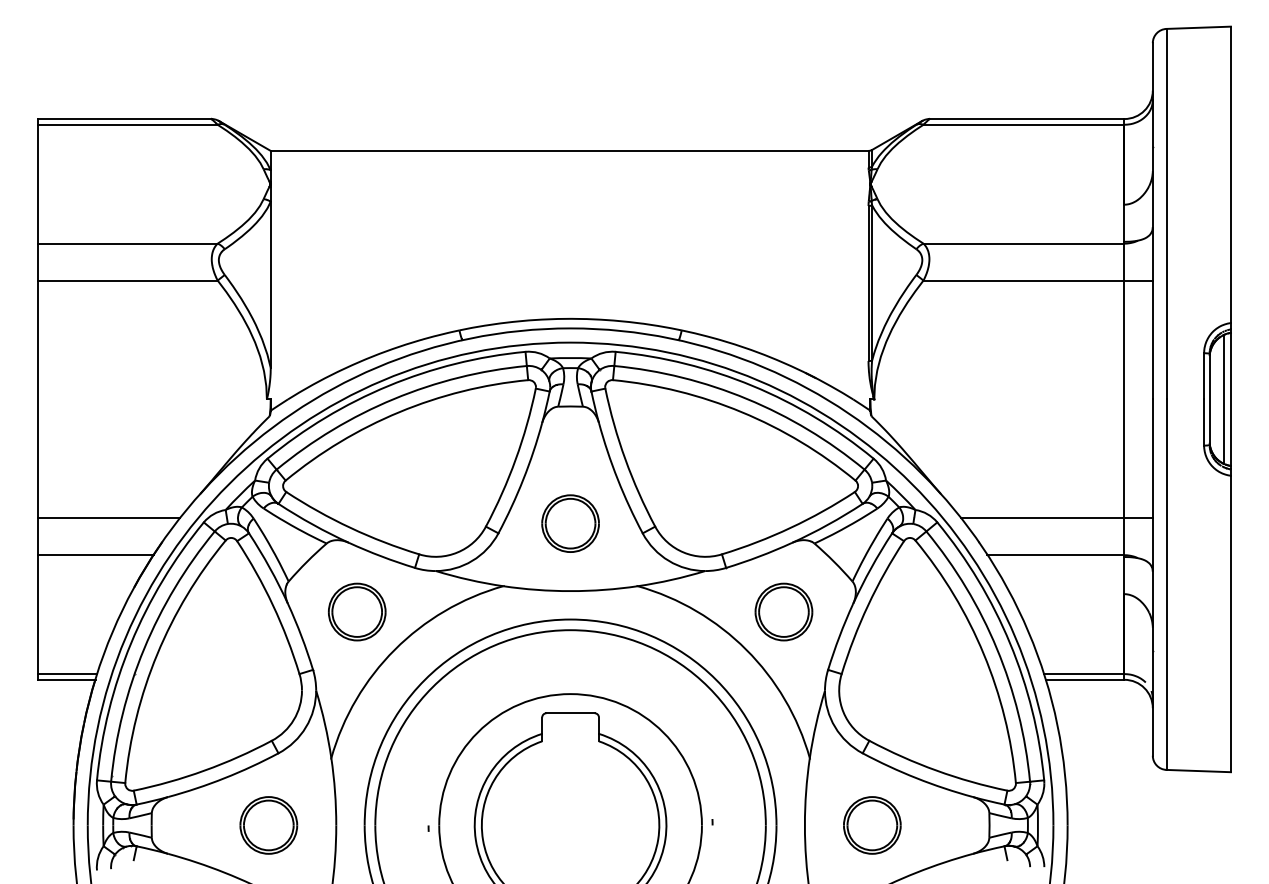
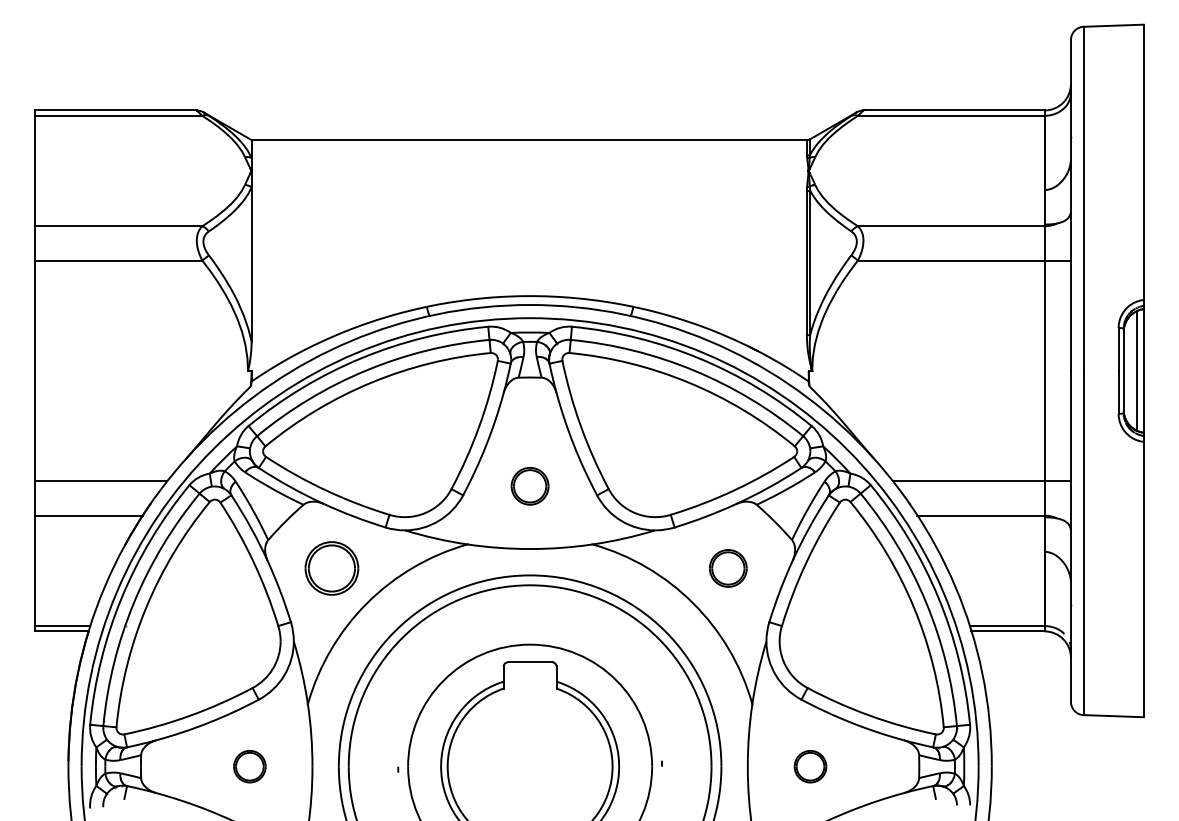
part: (570, 523) -> (530, 486), size x0.7
part: (783, 611) -> (727, 567), size x0.7
part: (268, 825) -> (249, 766), size x0.6
part: (872, 825) -> (810, 766), size x0.6

